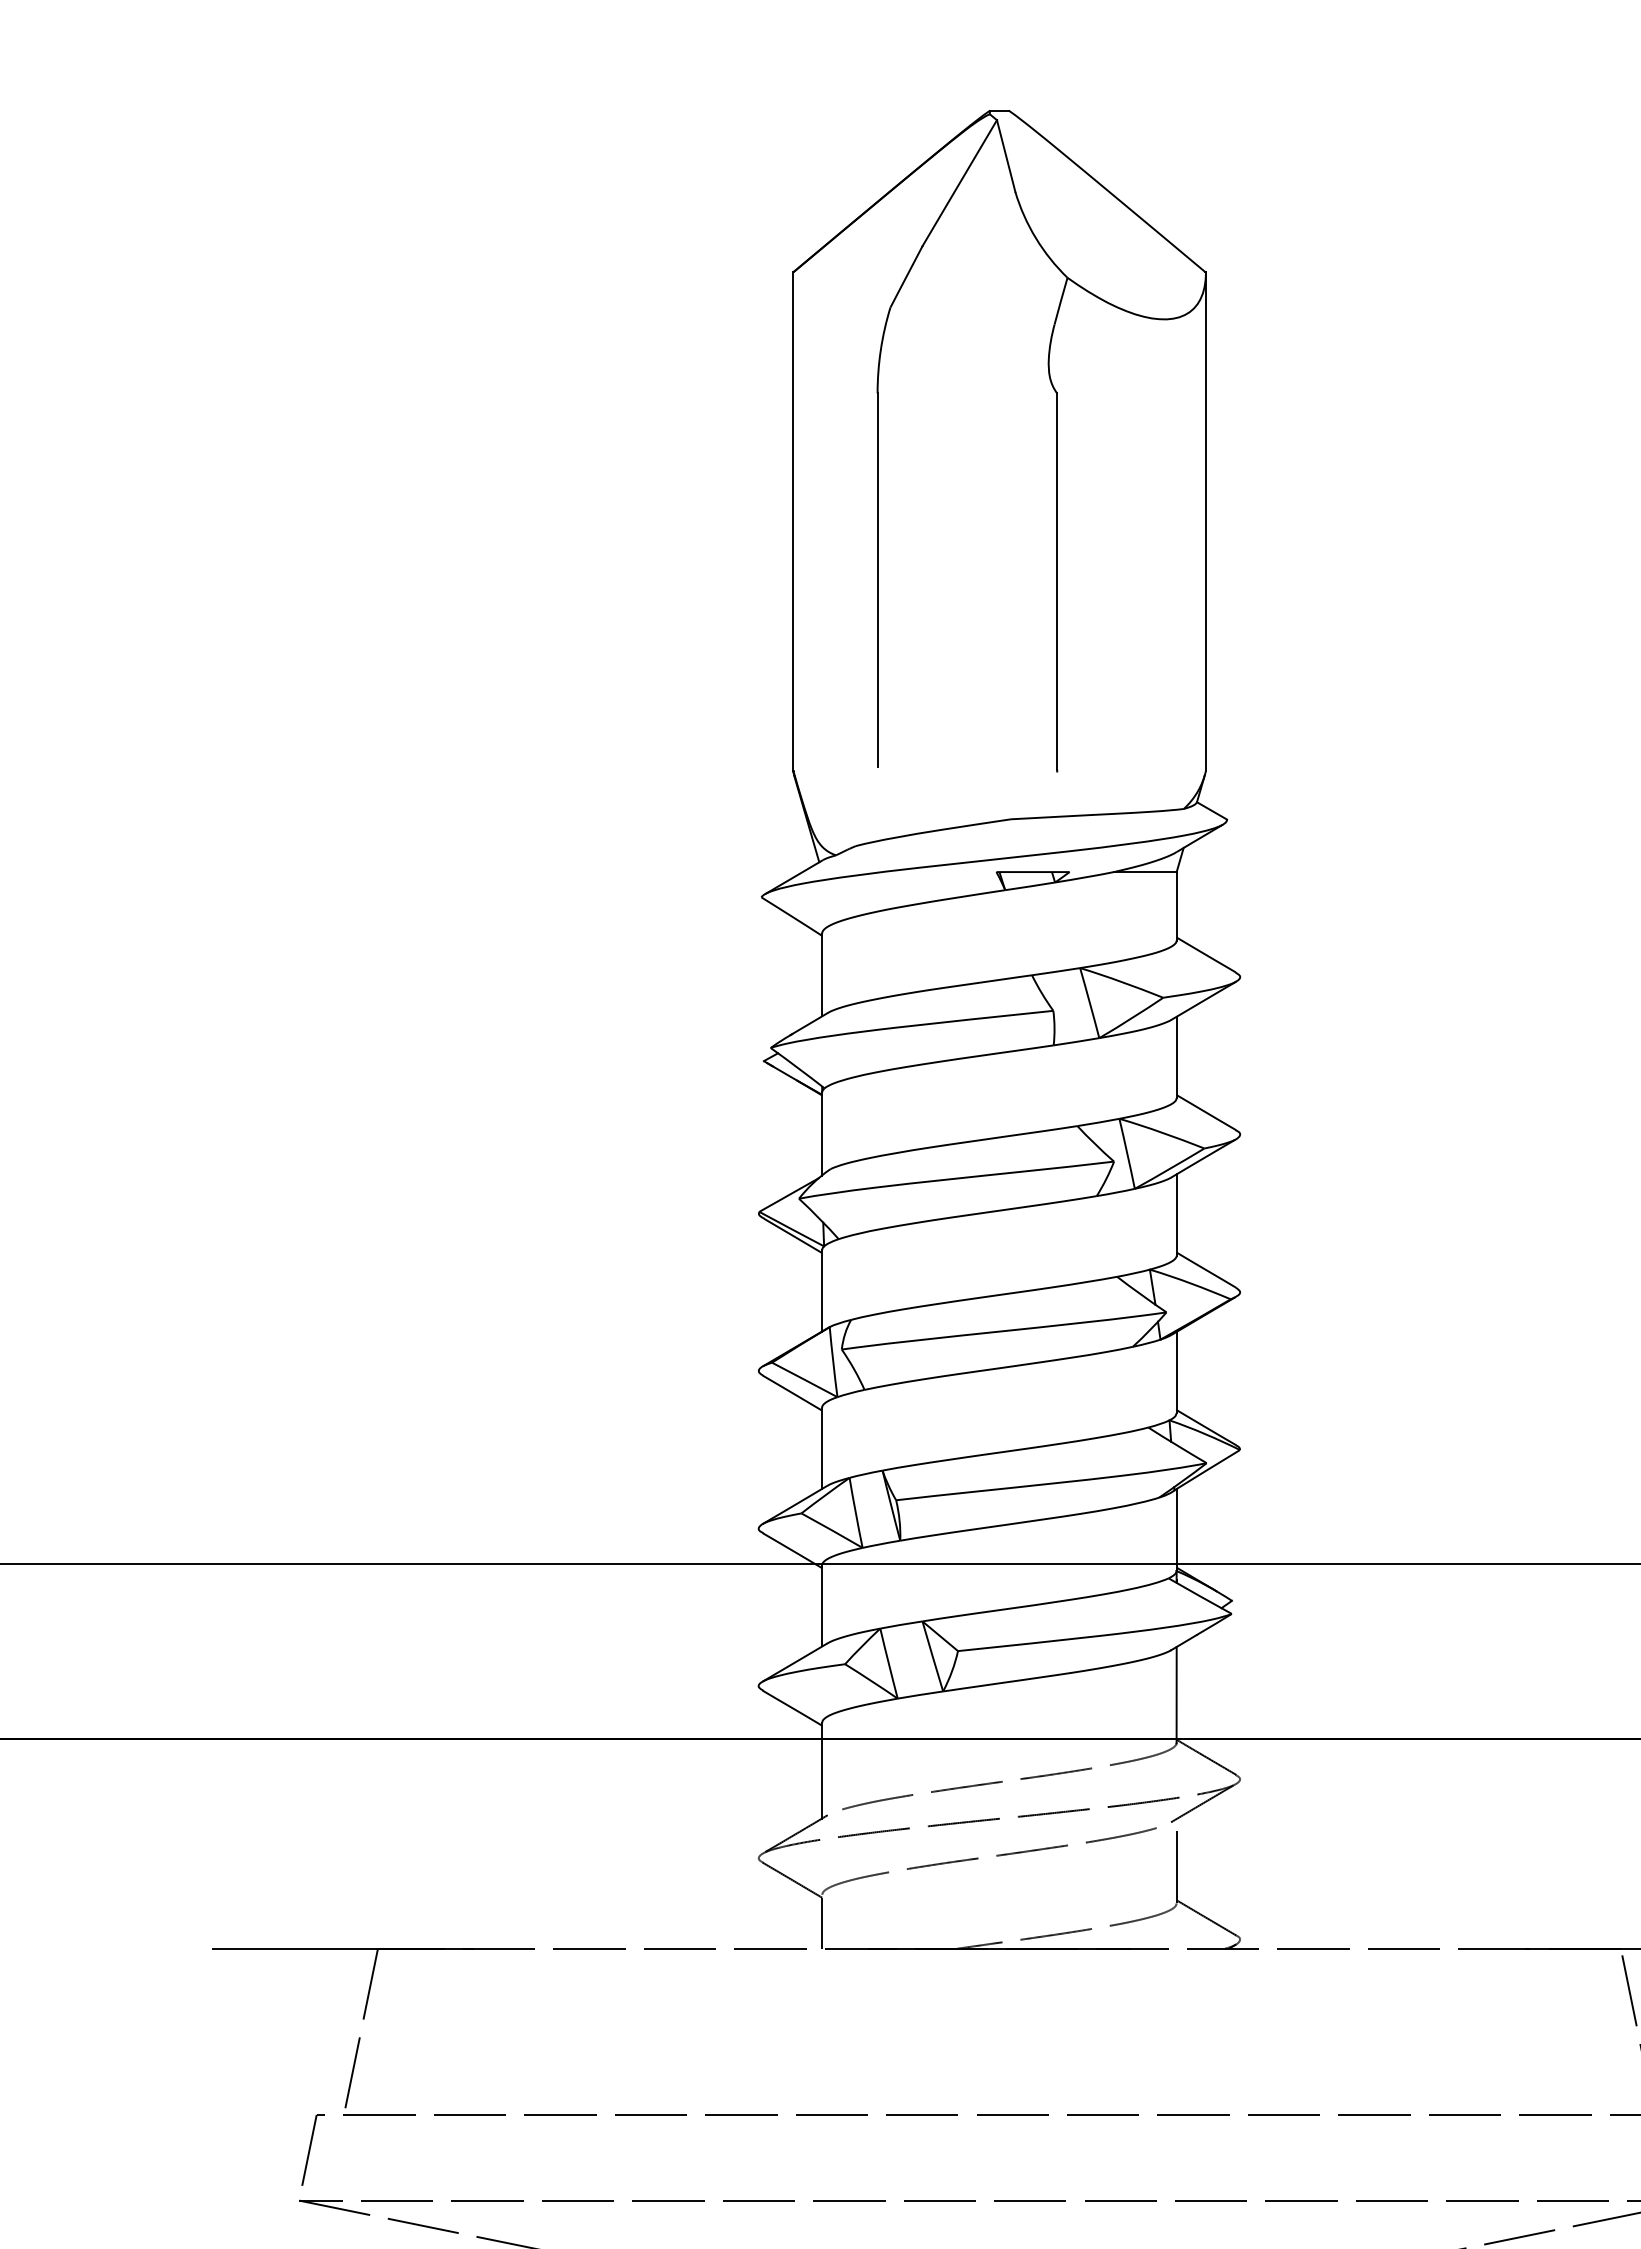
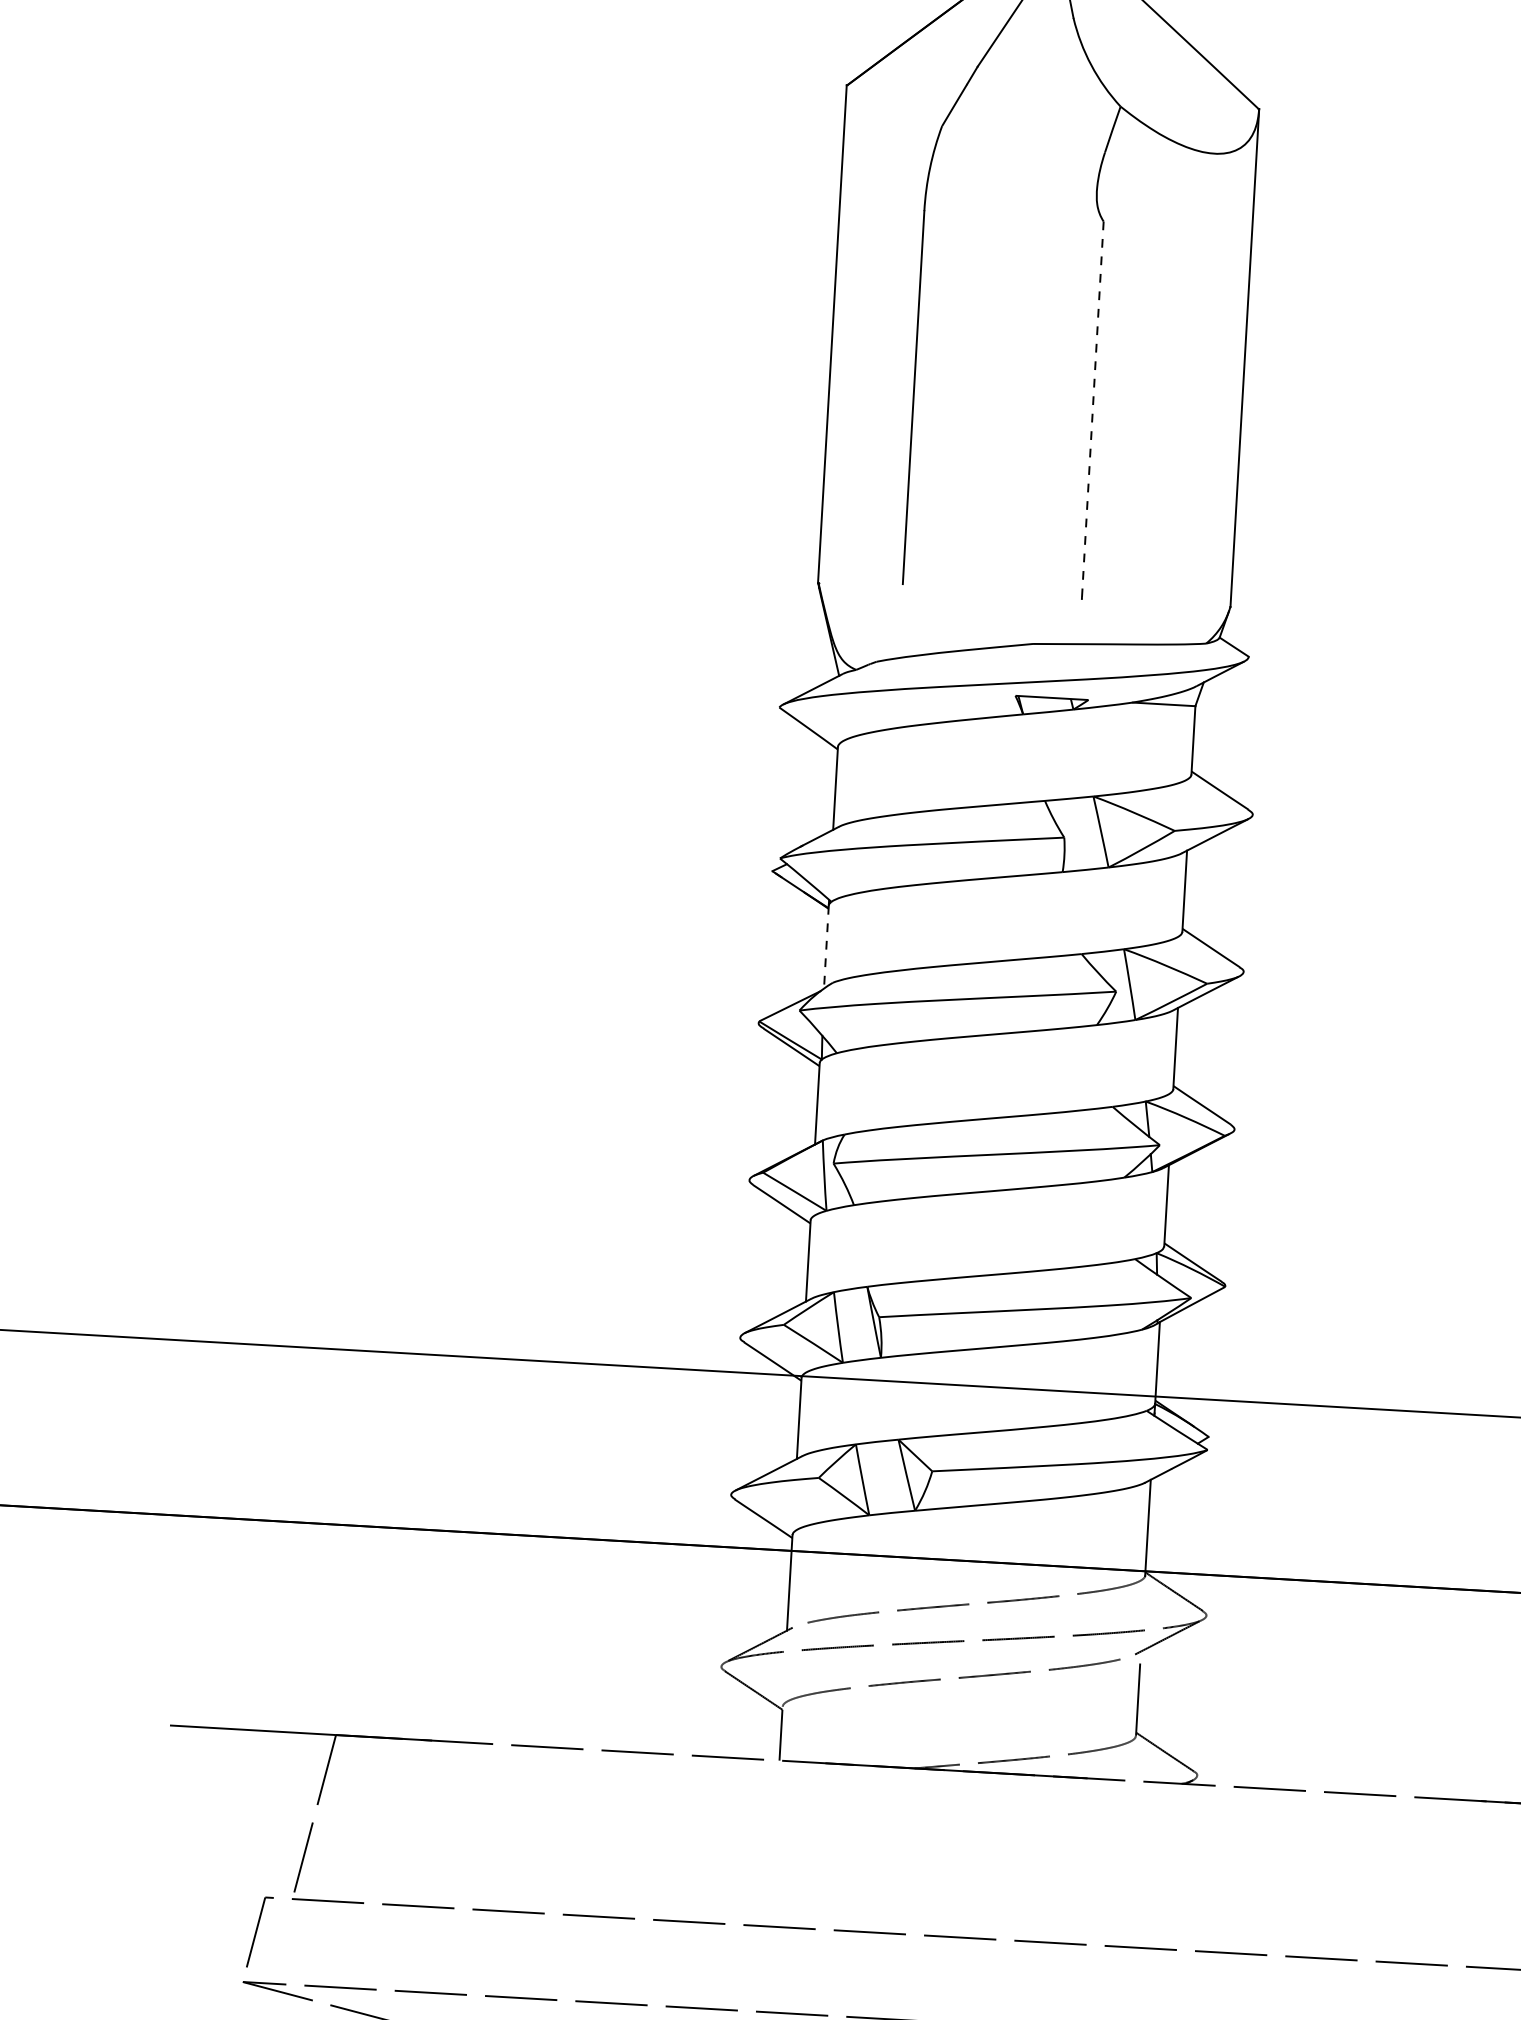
line: (1057, 582) -> (1093, 410), solid -> dashed
line: (822, 1134) -> (826, 947), solid -> dashed

